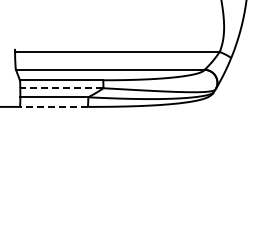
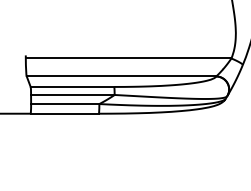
line: (61, 88) -> (72, 95), dashed -> solid
line: (53, 106) -> (64, 113), dashed -> solid

